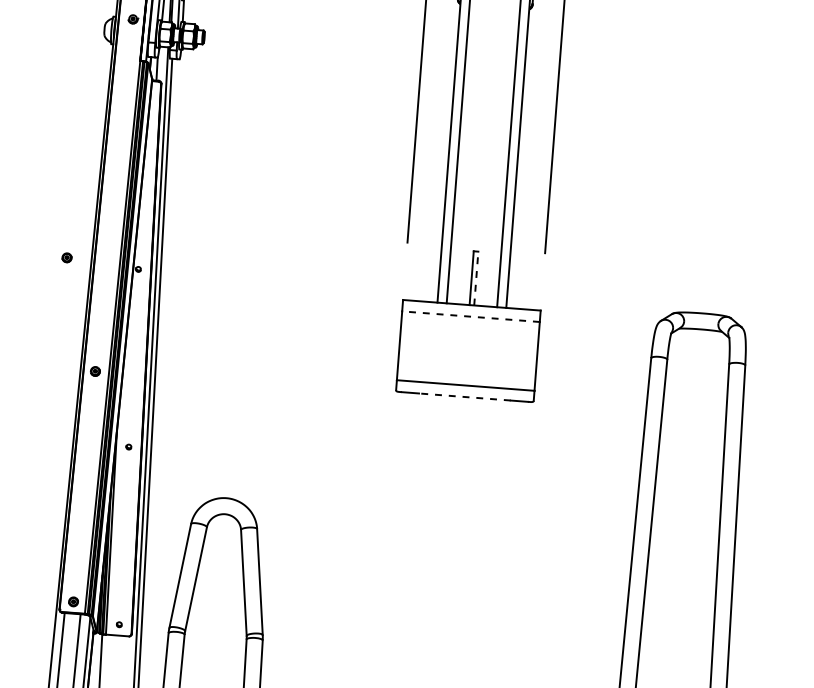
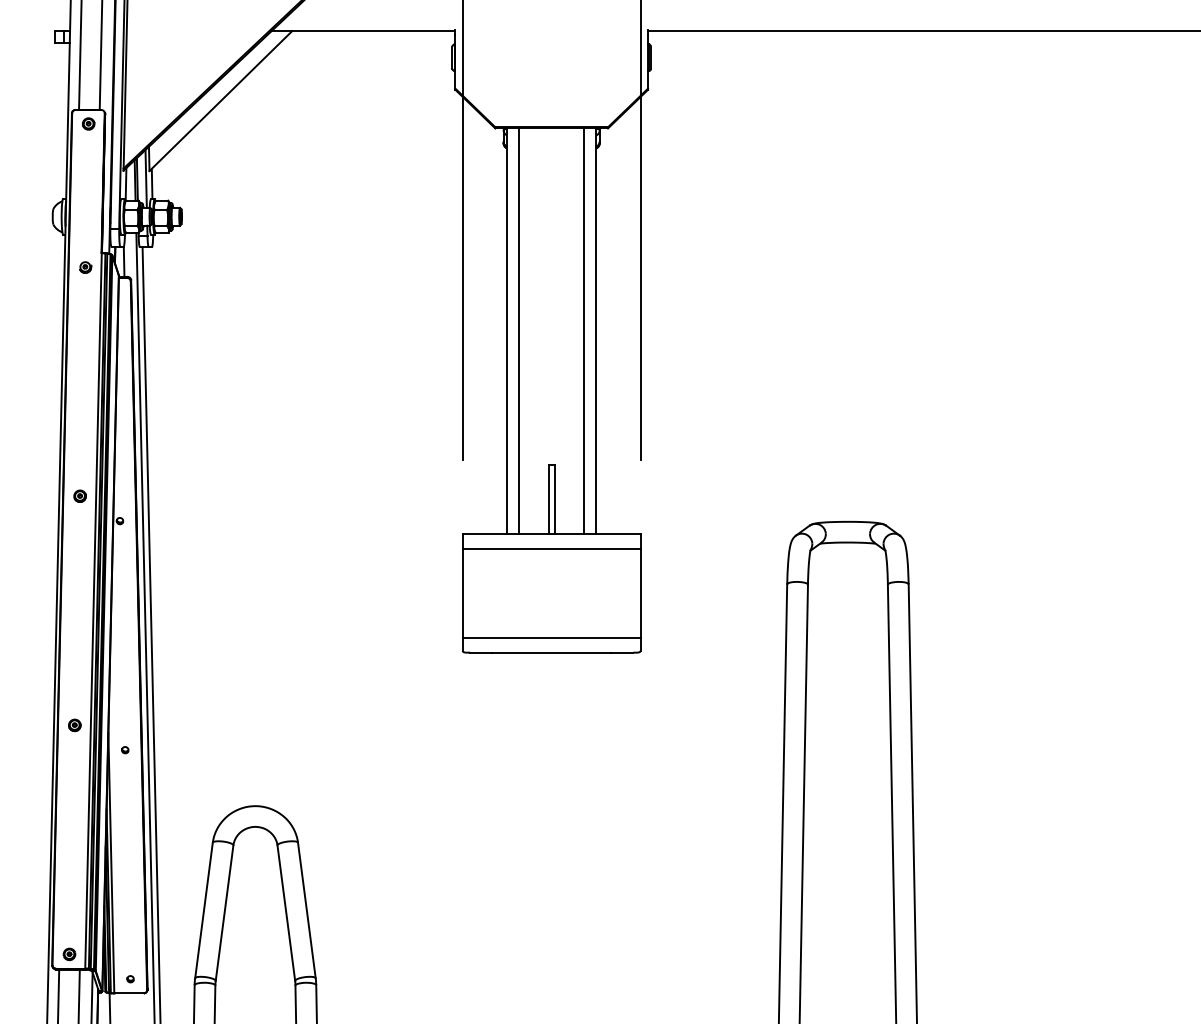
part: (133, 19) -> (85, 267), moved
part: (66, 257) -> (79, 495), moved
line: (476, 278) -> (554, 499), dashed -> solid
line: (470, 316) -> (551, 548), dashed -> solid
part: (95, 371) -> (74, 725), moved
line: (464, 396) -> (551, 652), dashed -> solid

